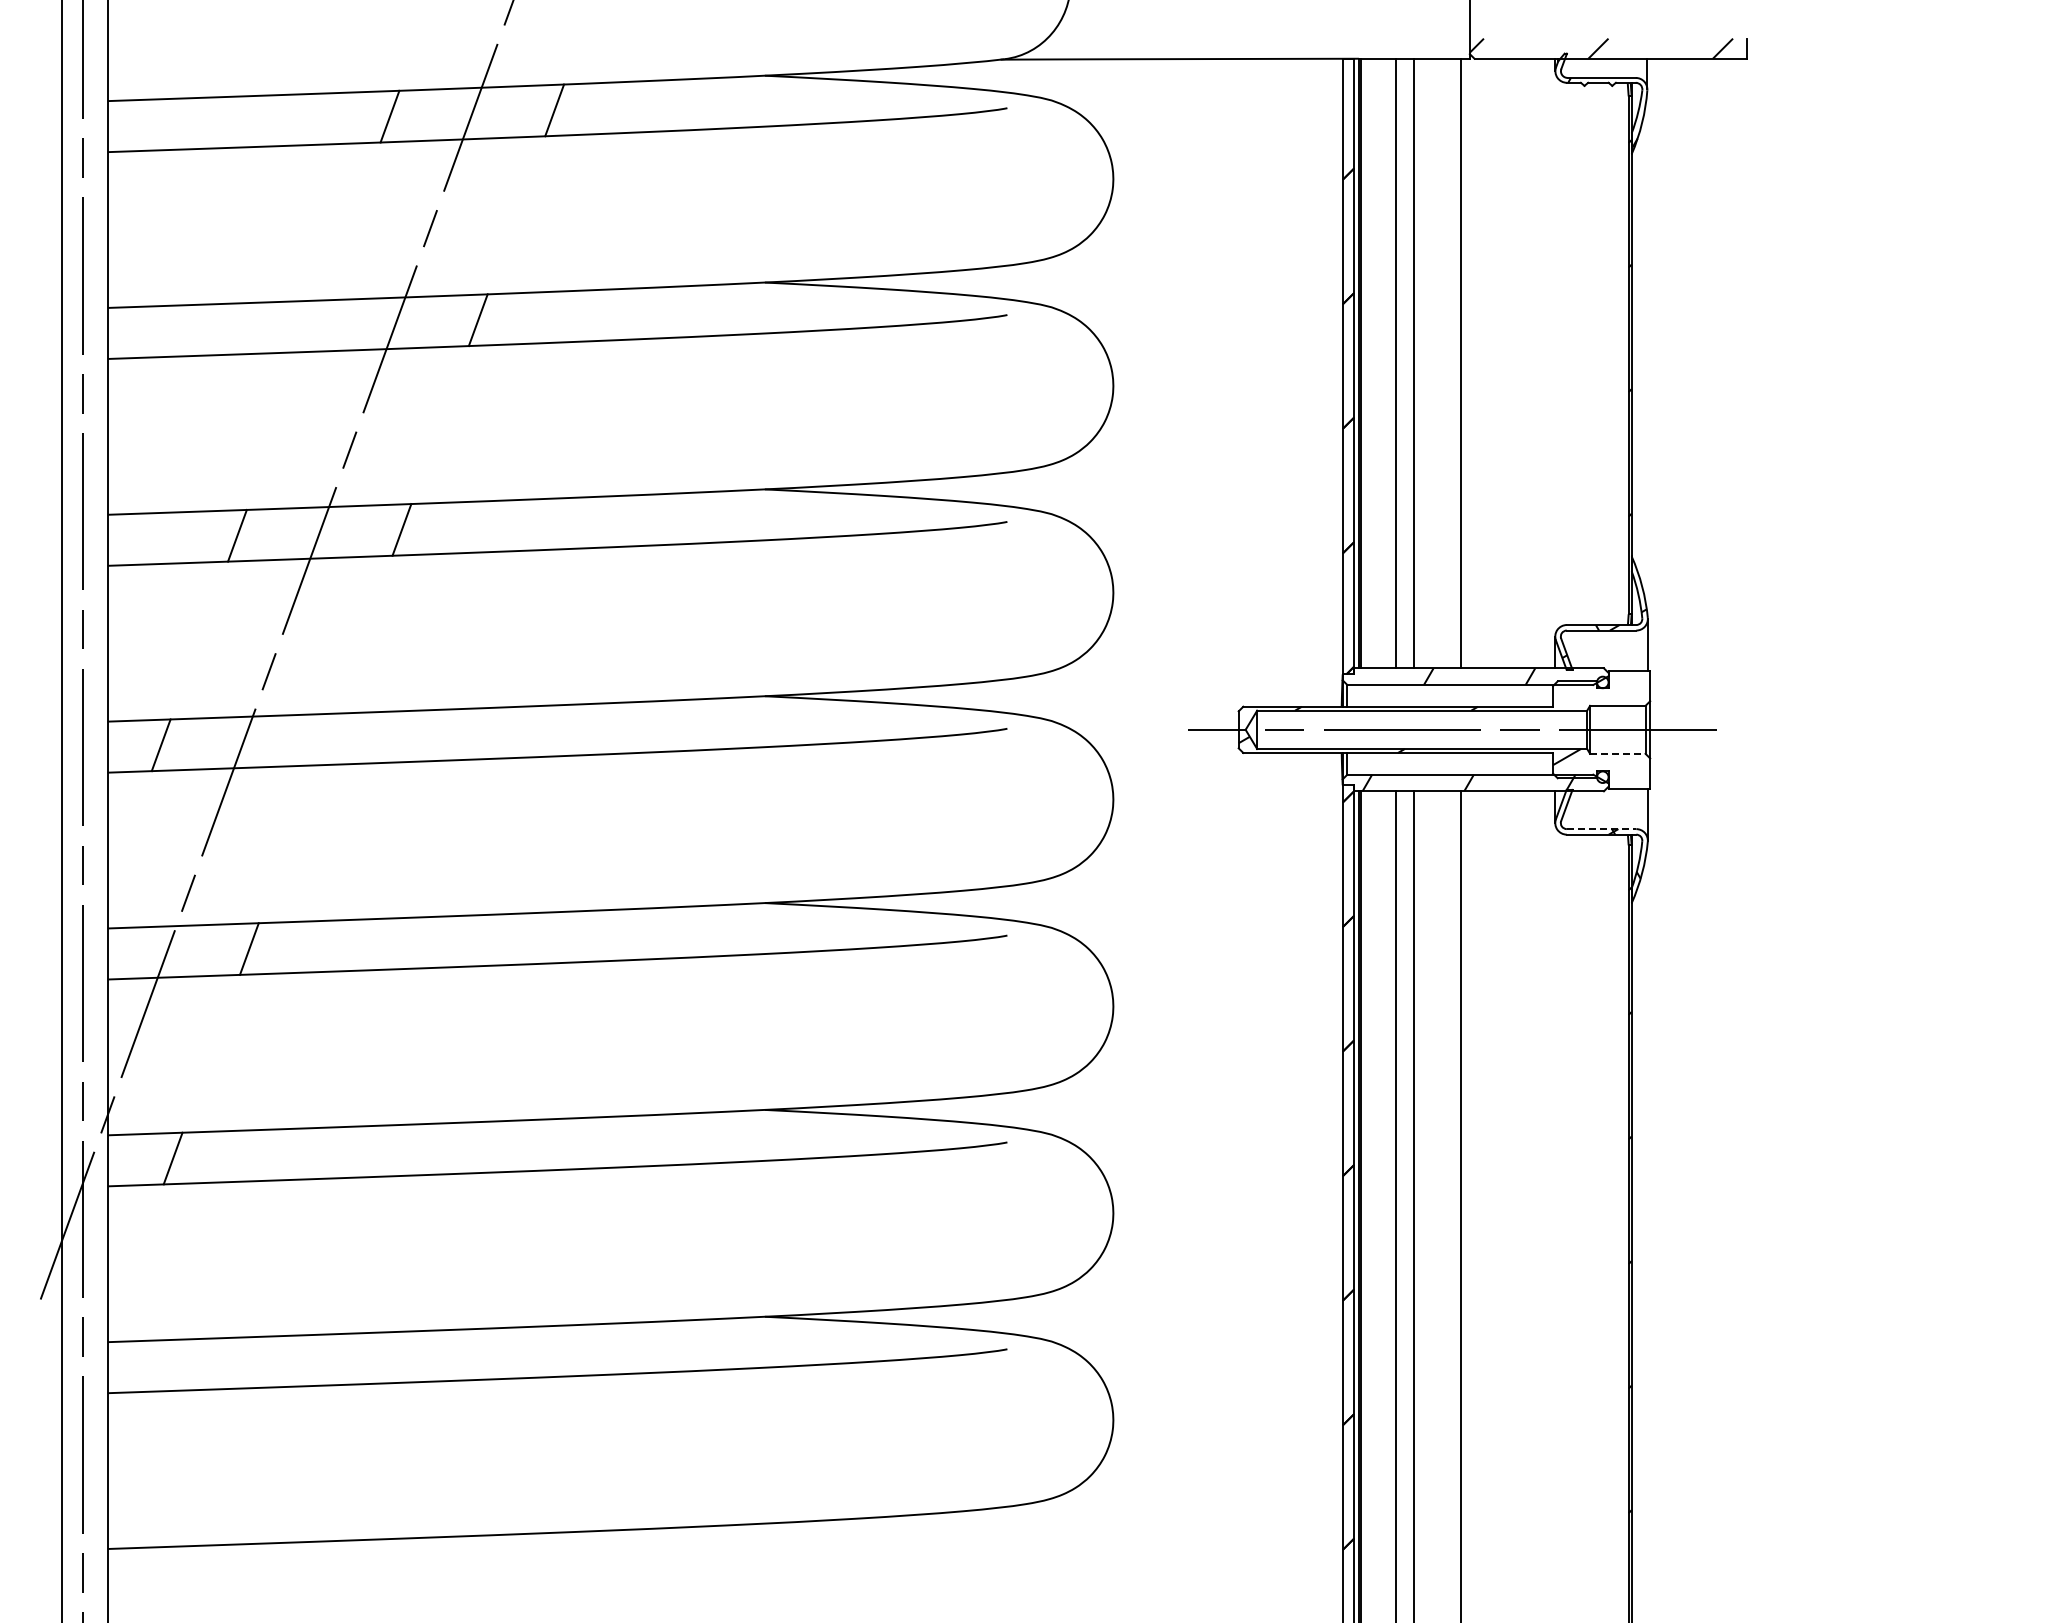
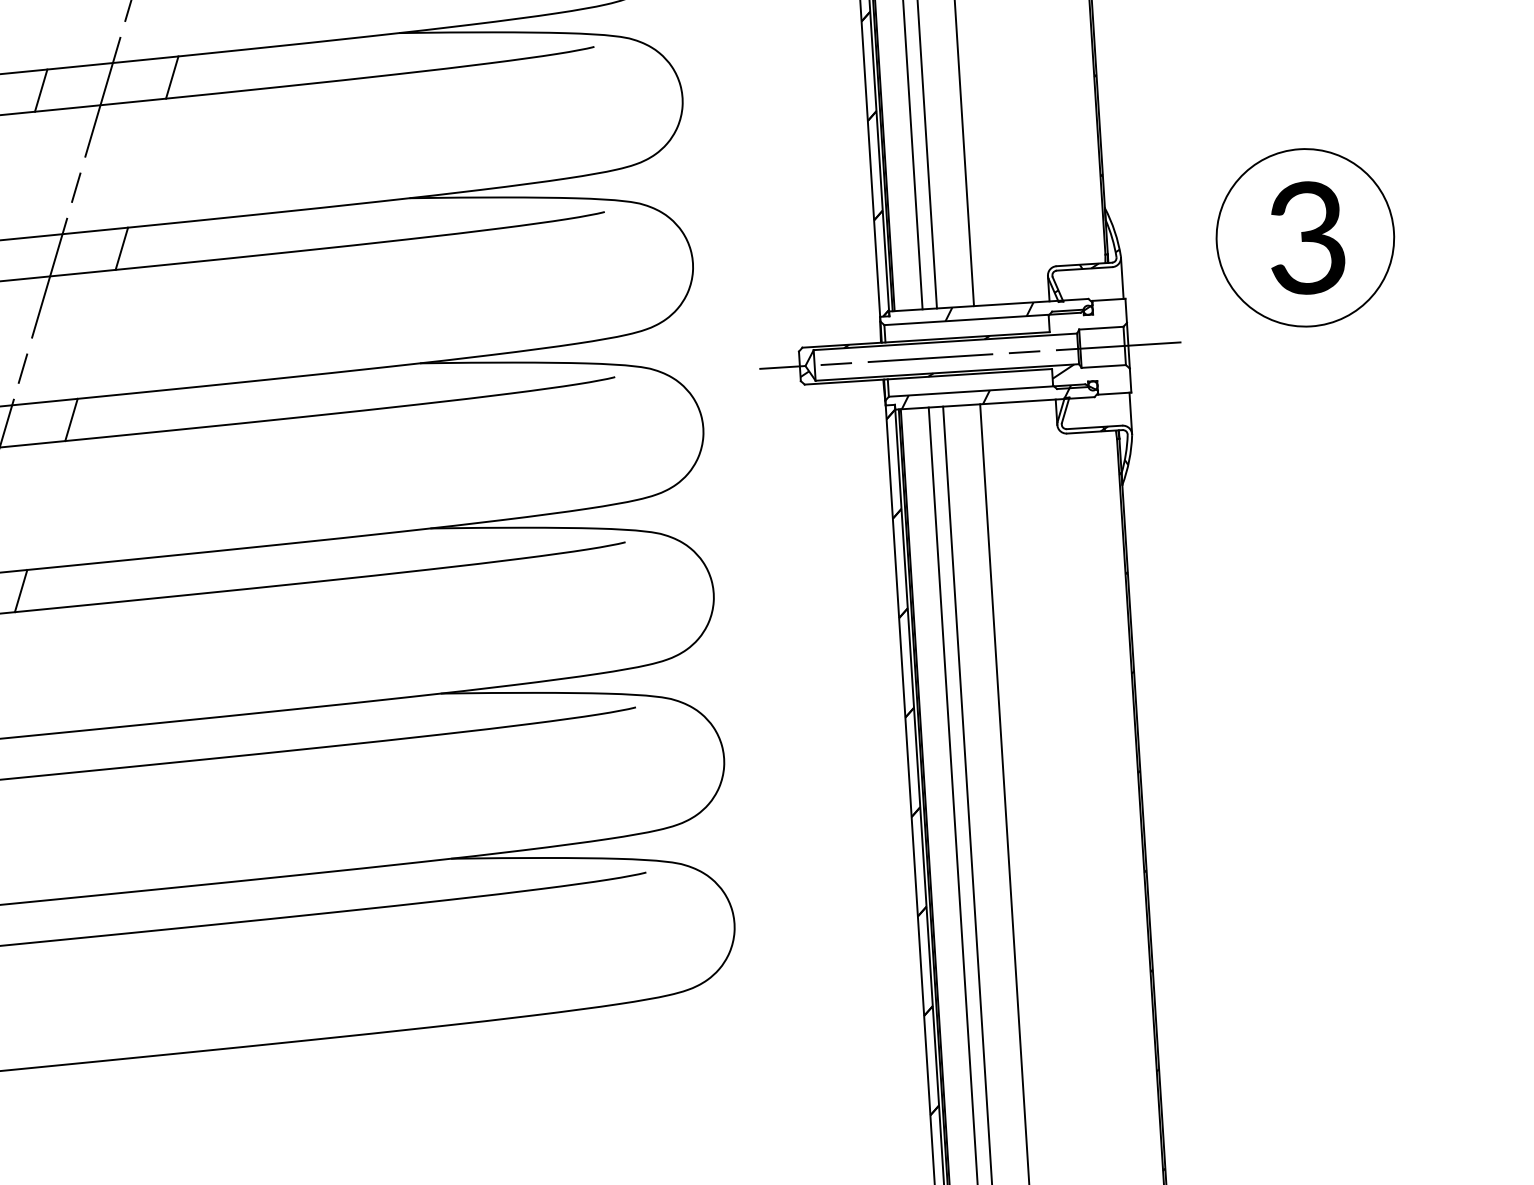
line: (313, 326) -> (41, 90), added
part: (1879, 608) -> (1305, 237), added
line: (325, 739) -> (71, 419), added
line: (1617, 753) -> (1103, 366), dashed -> solid
line: (1601, 829) -> (1094, 427), dashed -> solid

